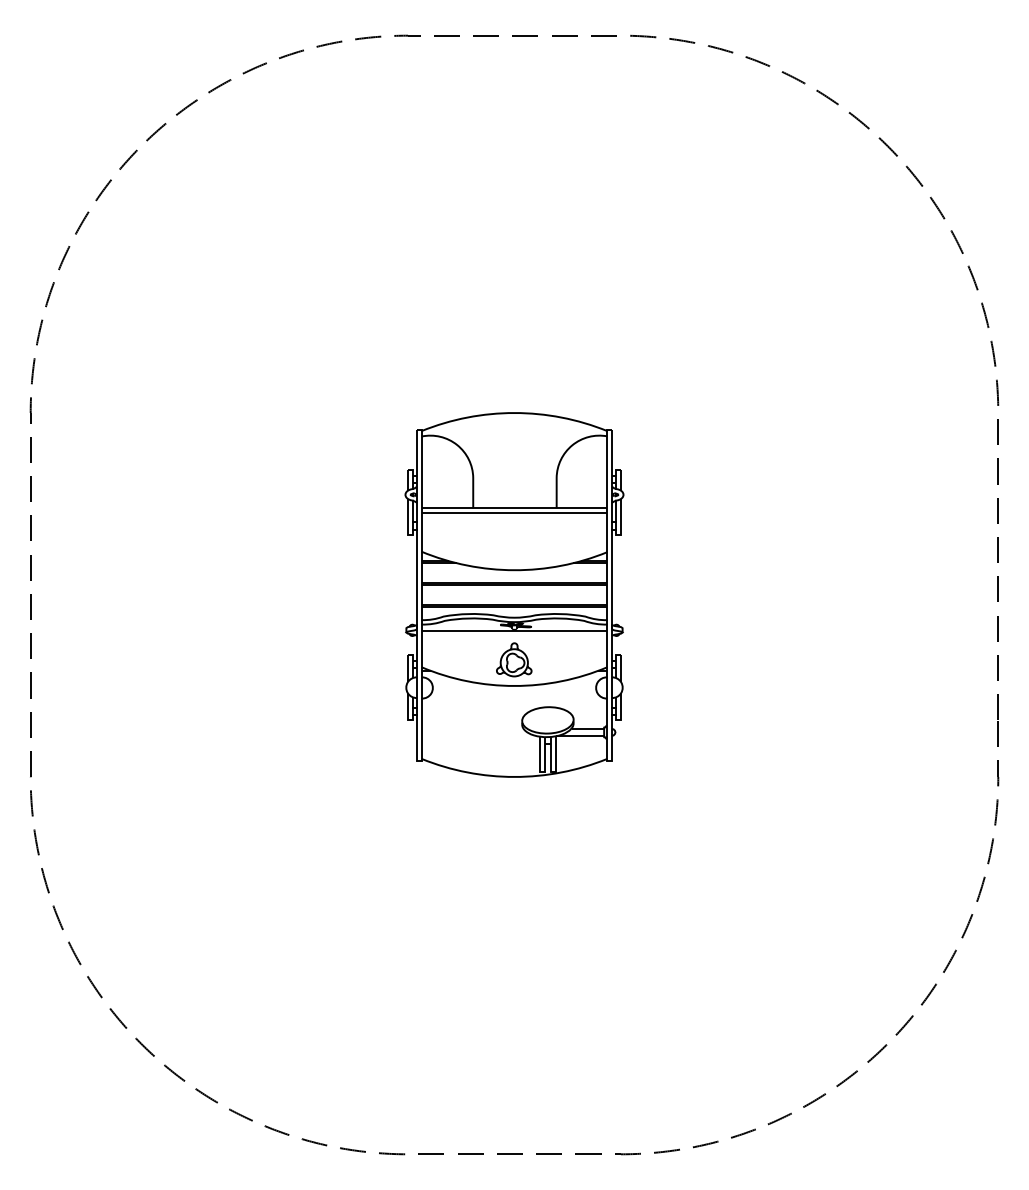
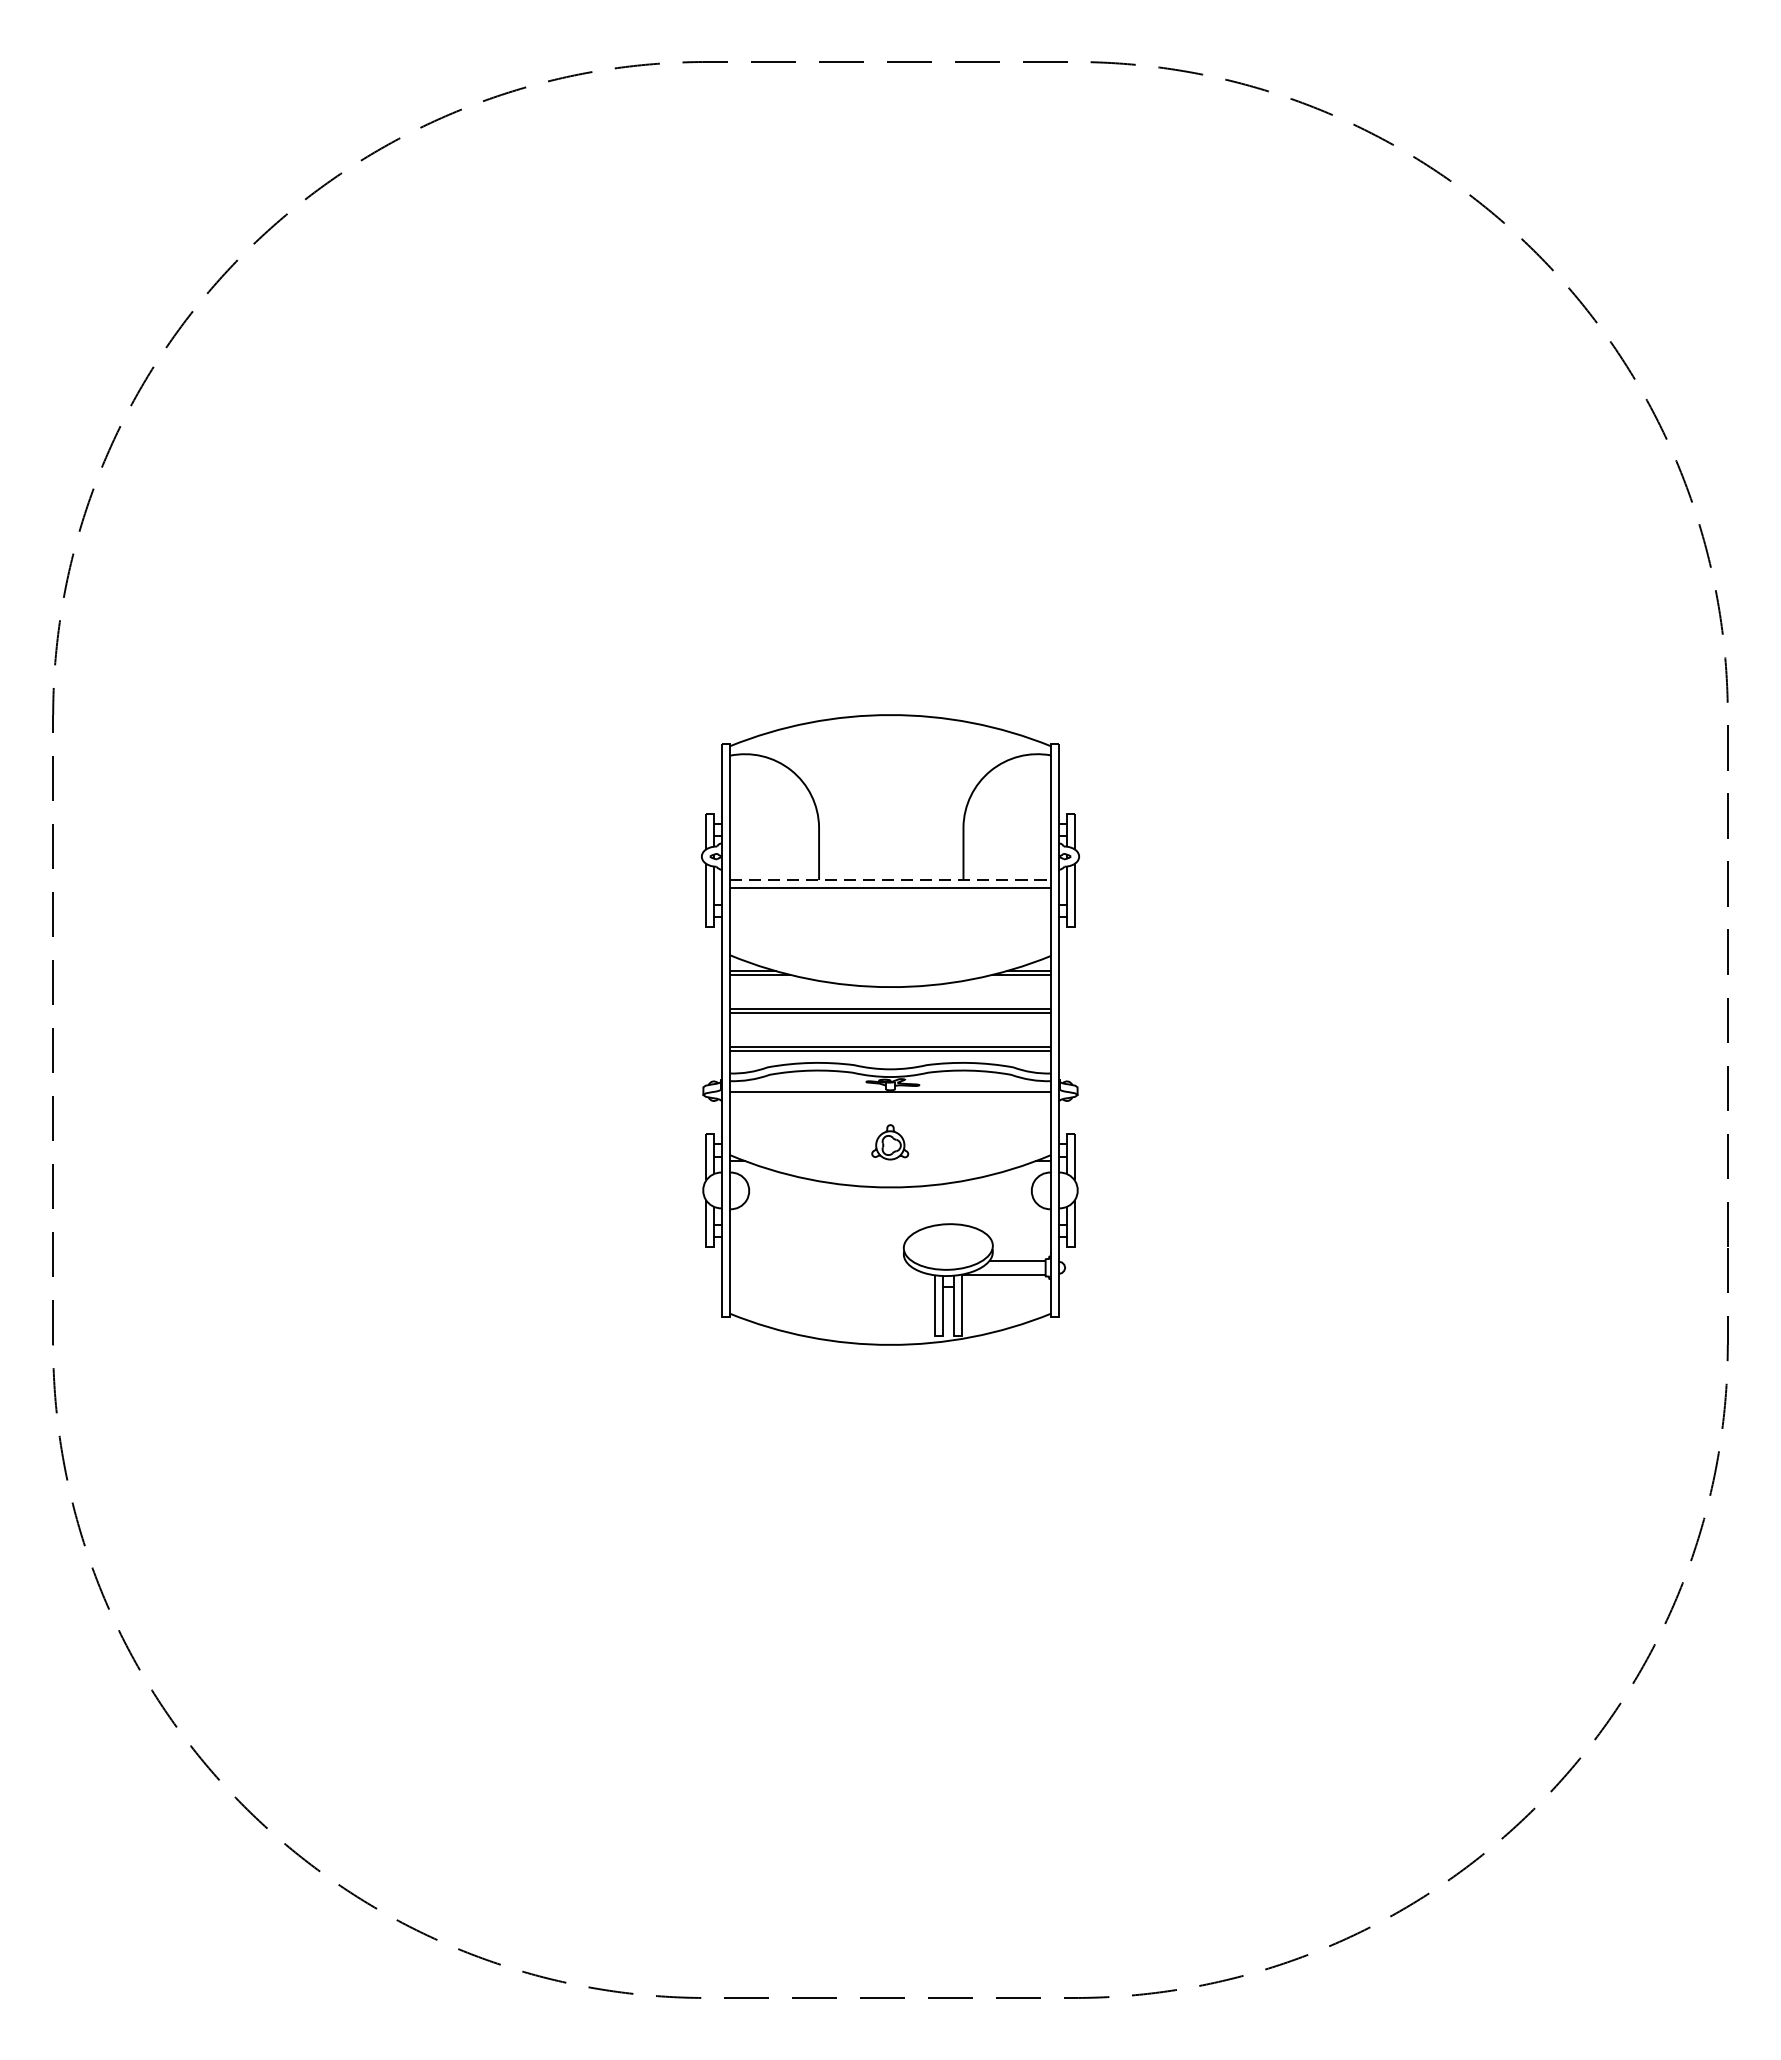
line: (514, 508) -> (890, 880), solid -> dashed
part: (514, 659) -> (890, 1141), size x0.6

